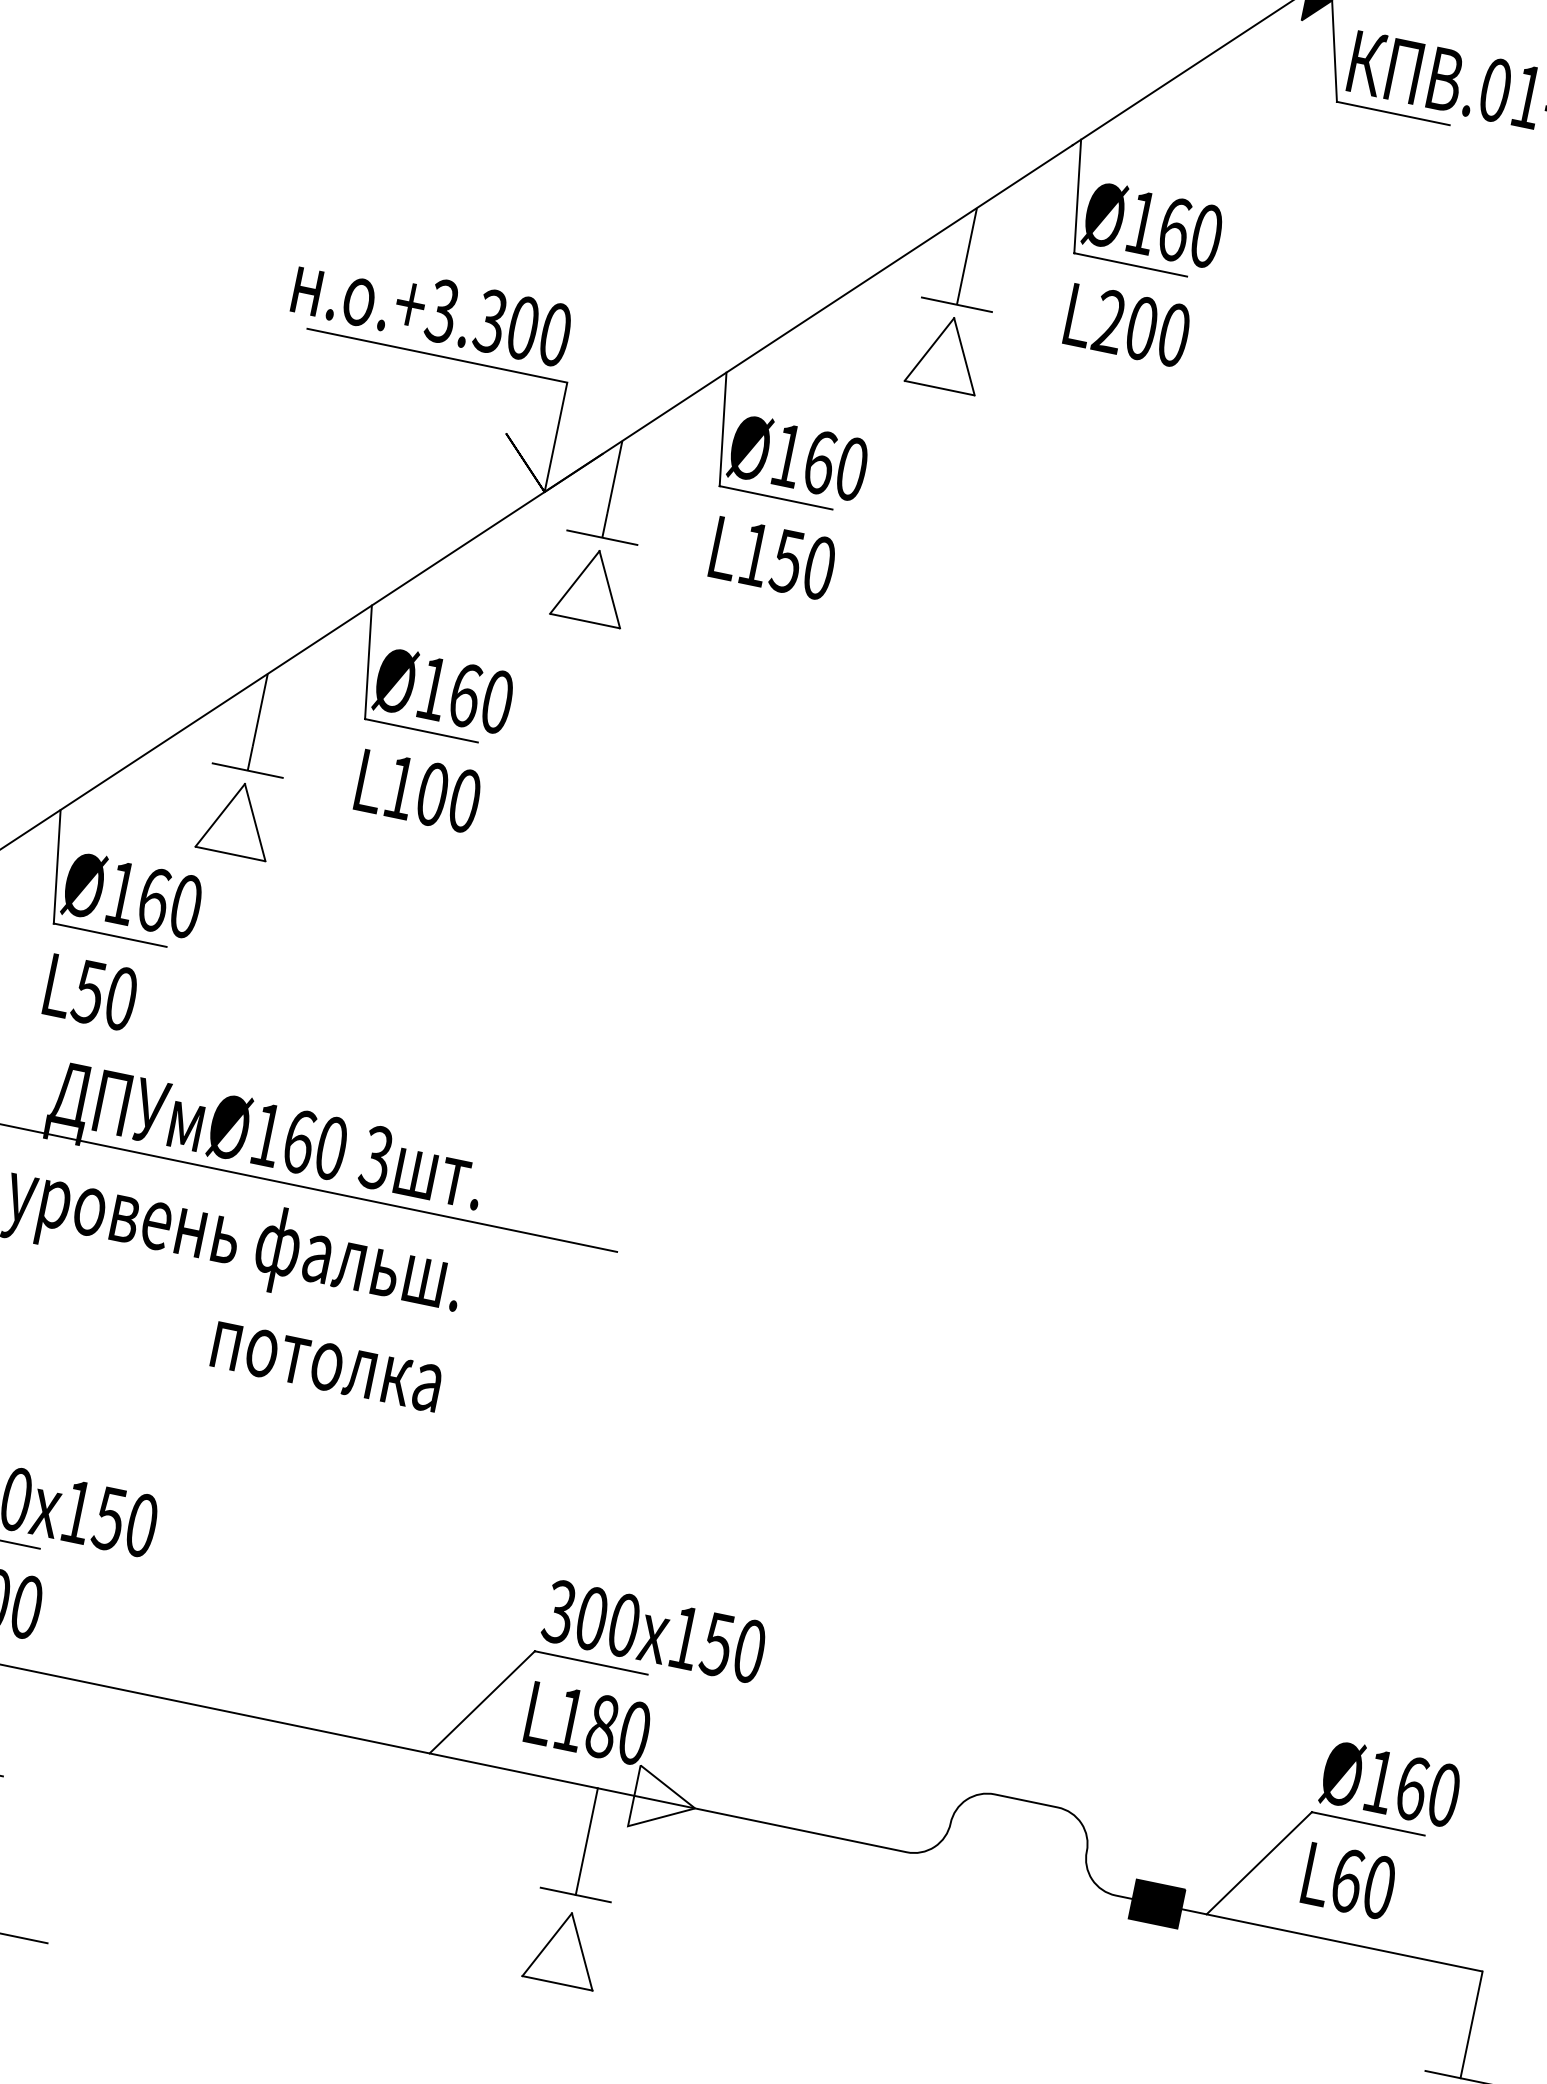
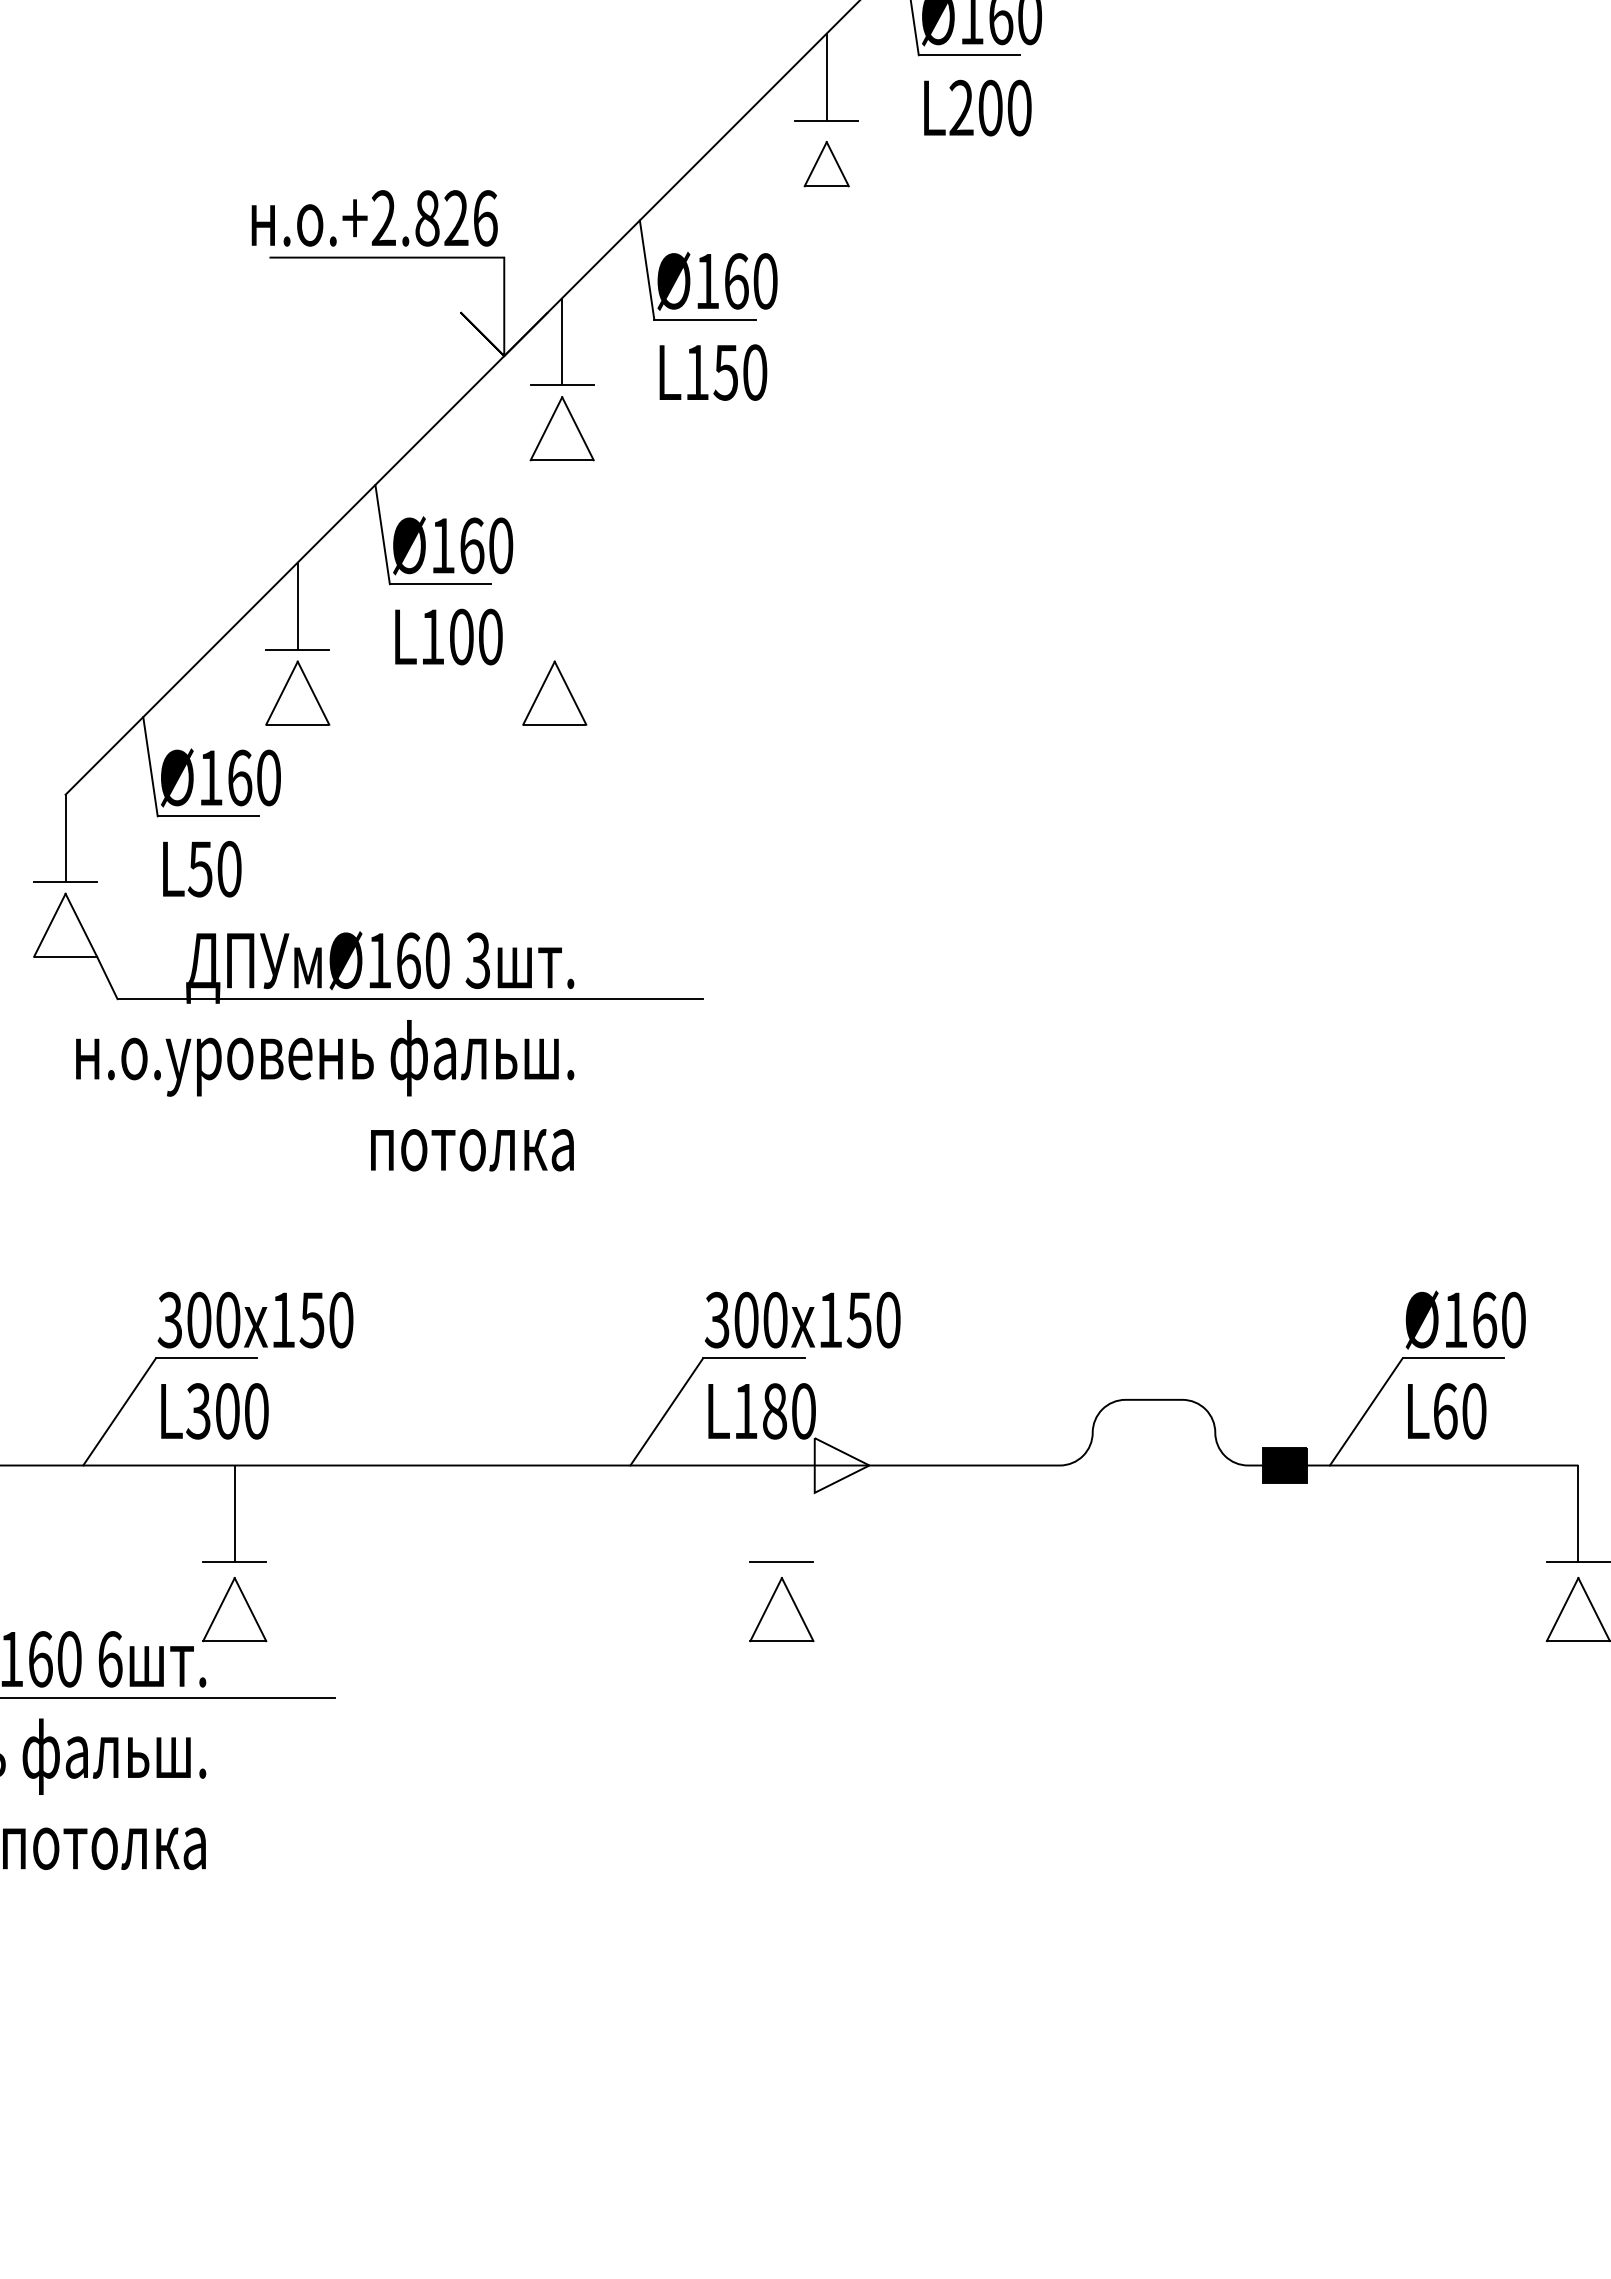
text: (498, 323) -> (434, 218), .+3.300 -> .+2.826
part: (946, 352) -> (826, 163), size x0.7
part: (523, 877) -> (554, 692), added
line: (586, 1841) -> (781, 1513), removed

